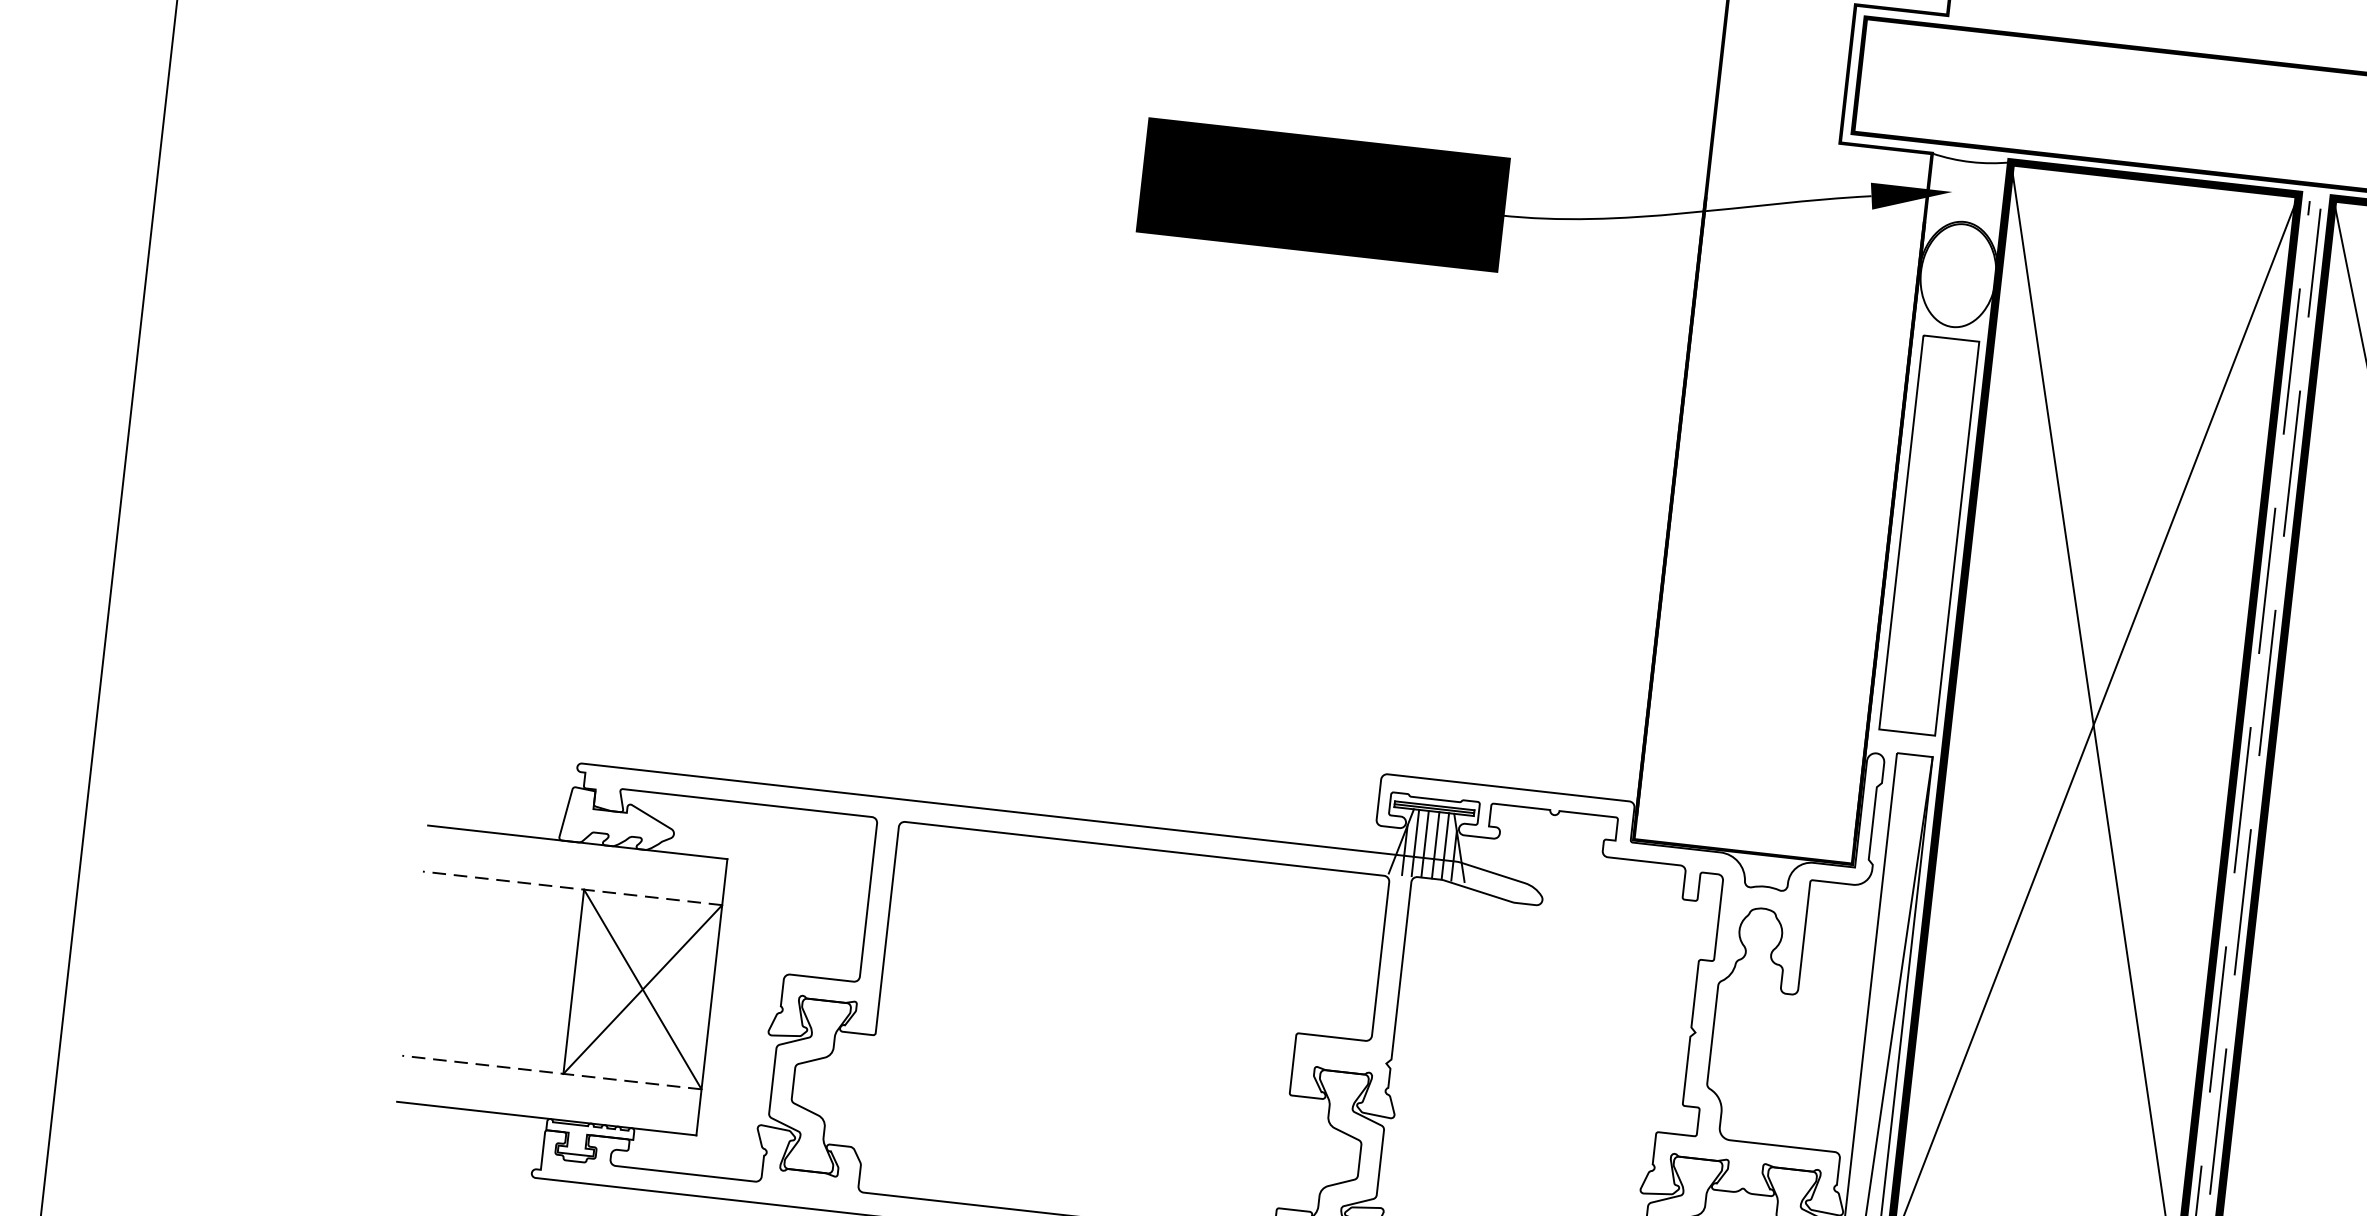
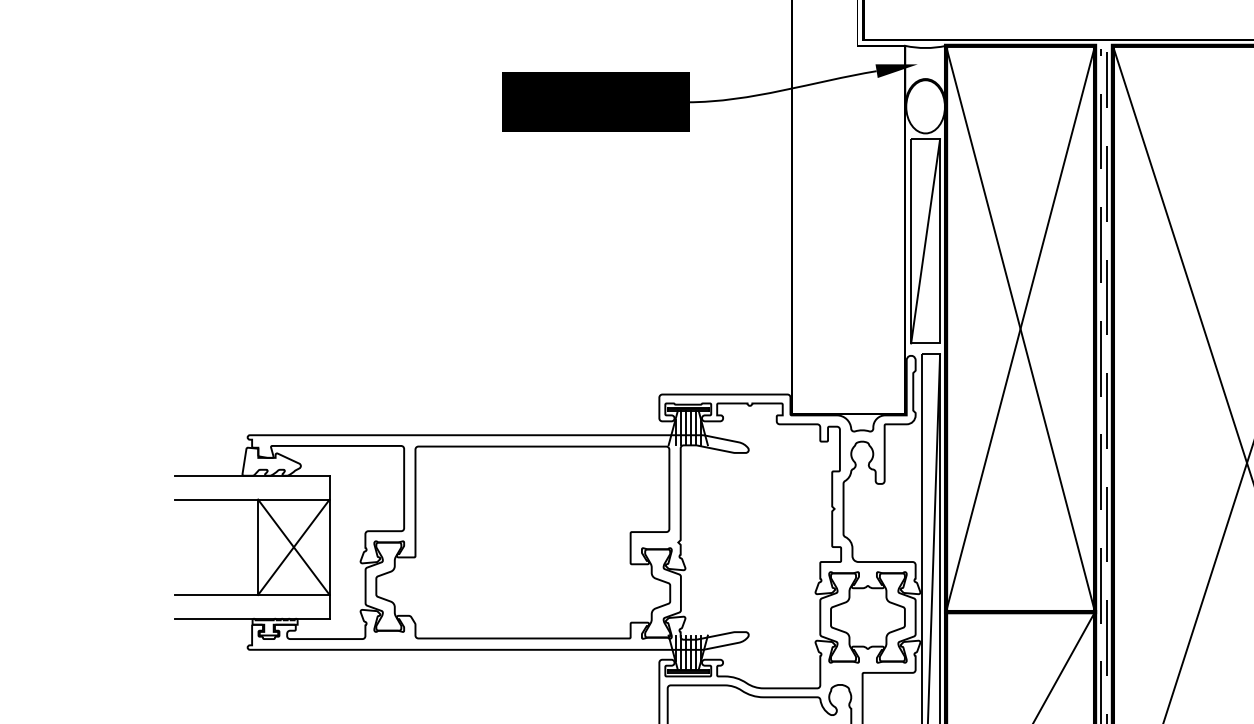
line: (1929, 535) -> (925, 241), added
line: (571, 888) -> (251, 499), dashed -> solid
line: (550, 1071) -> (251, 594), dashed -> solid

